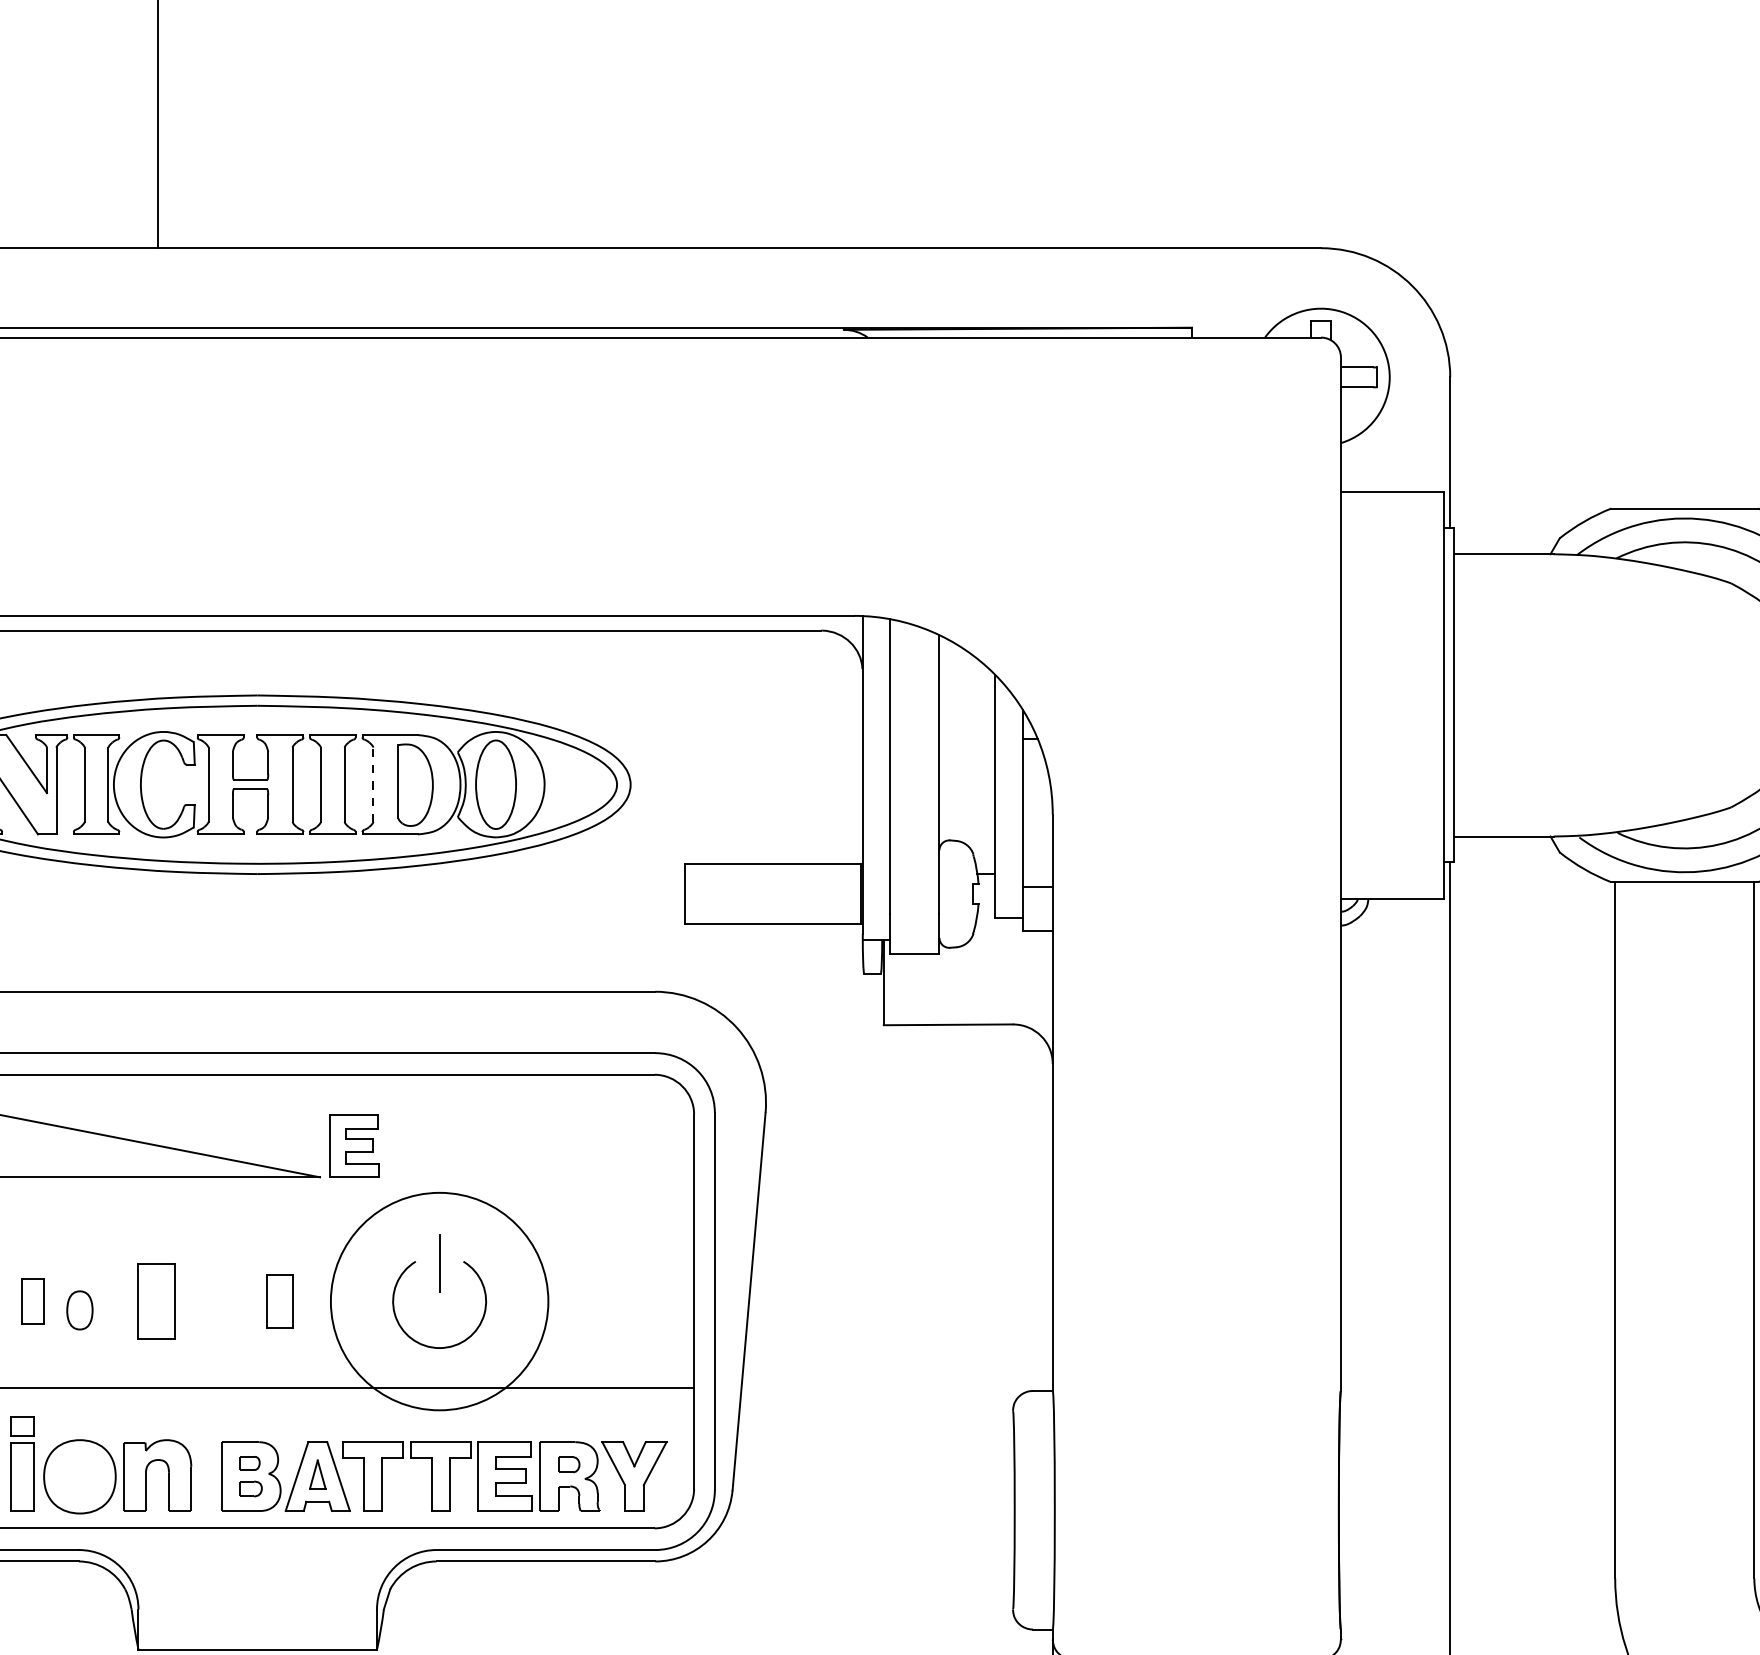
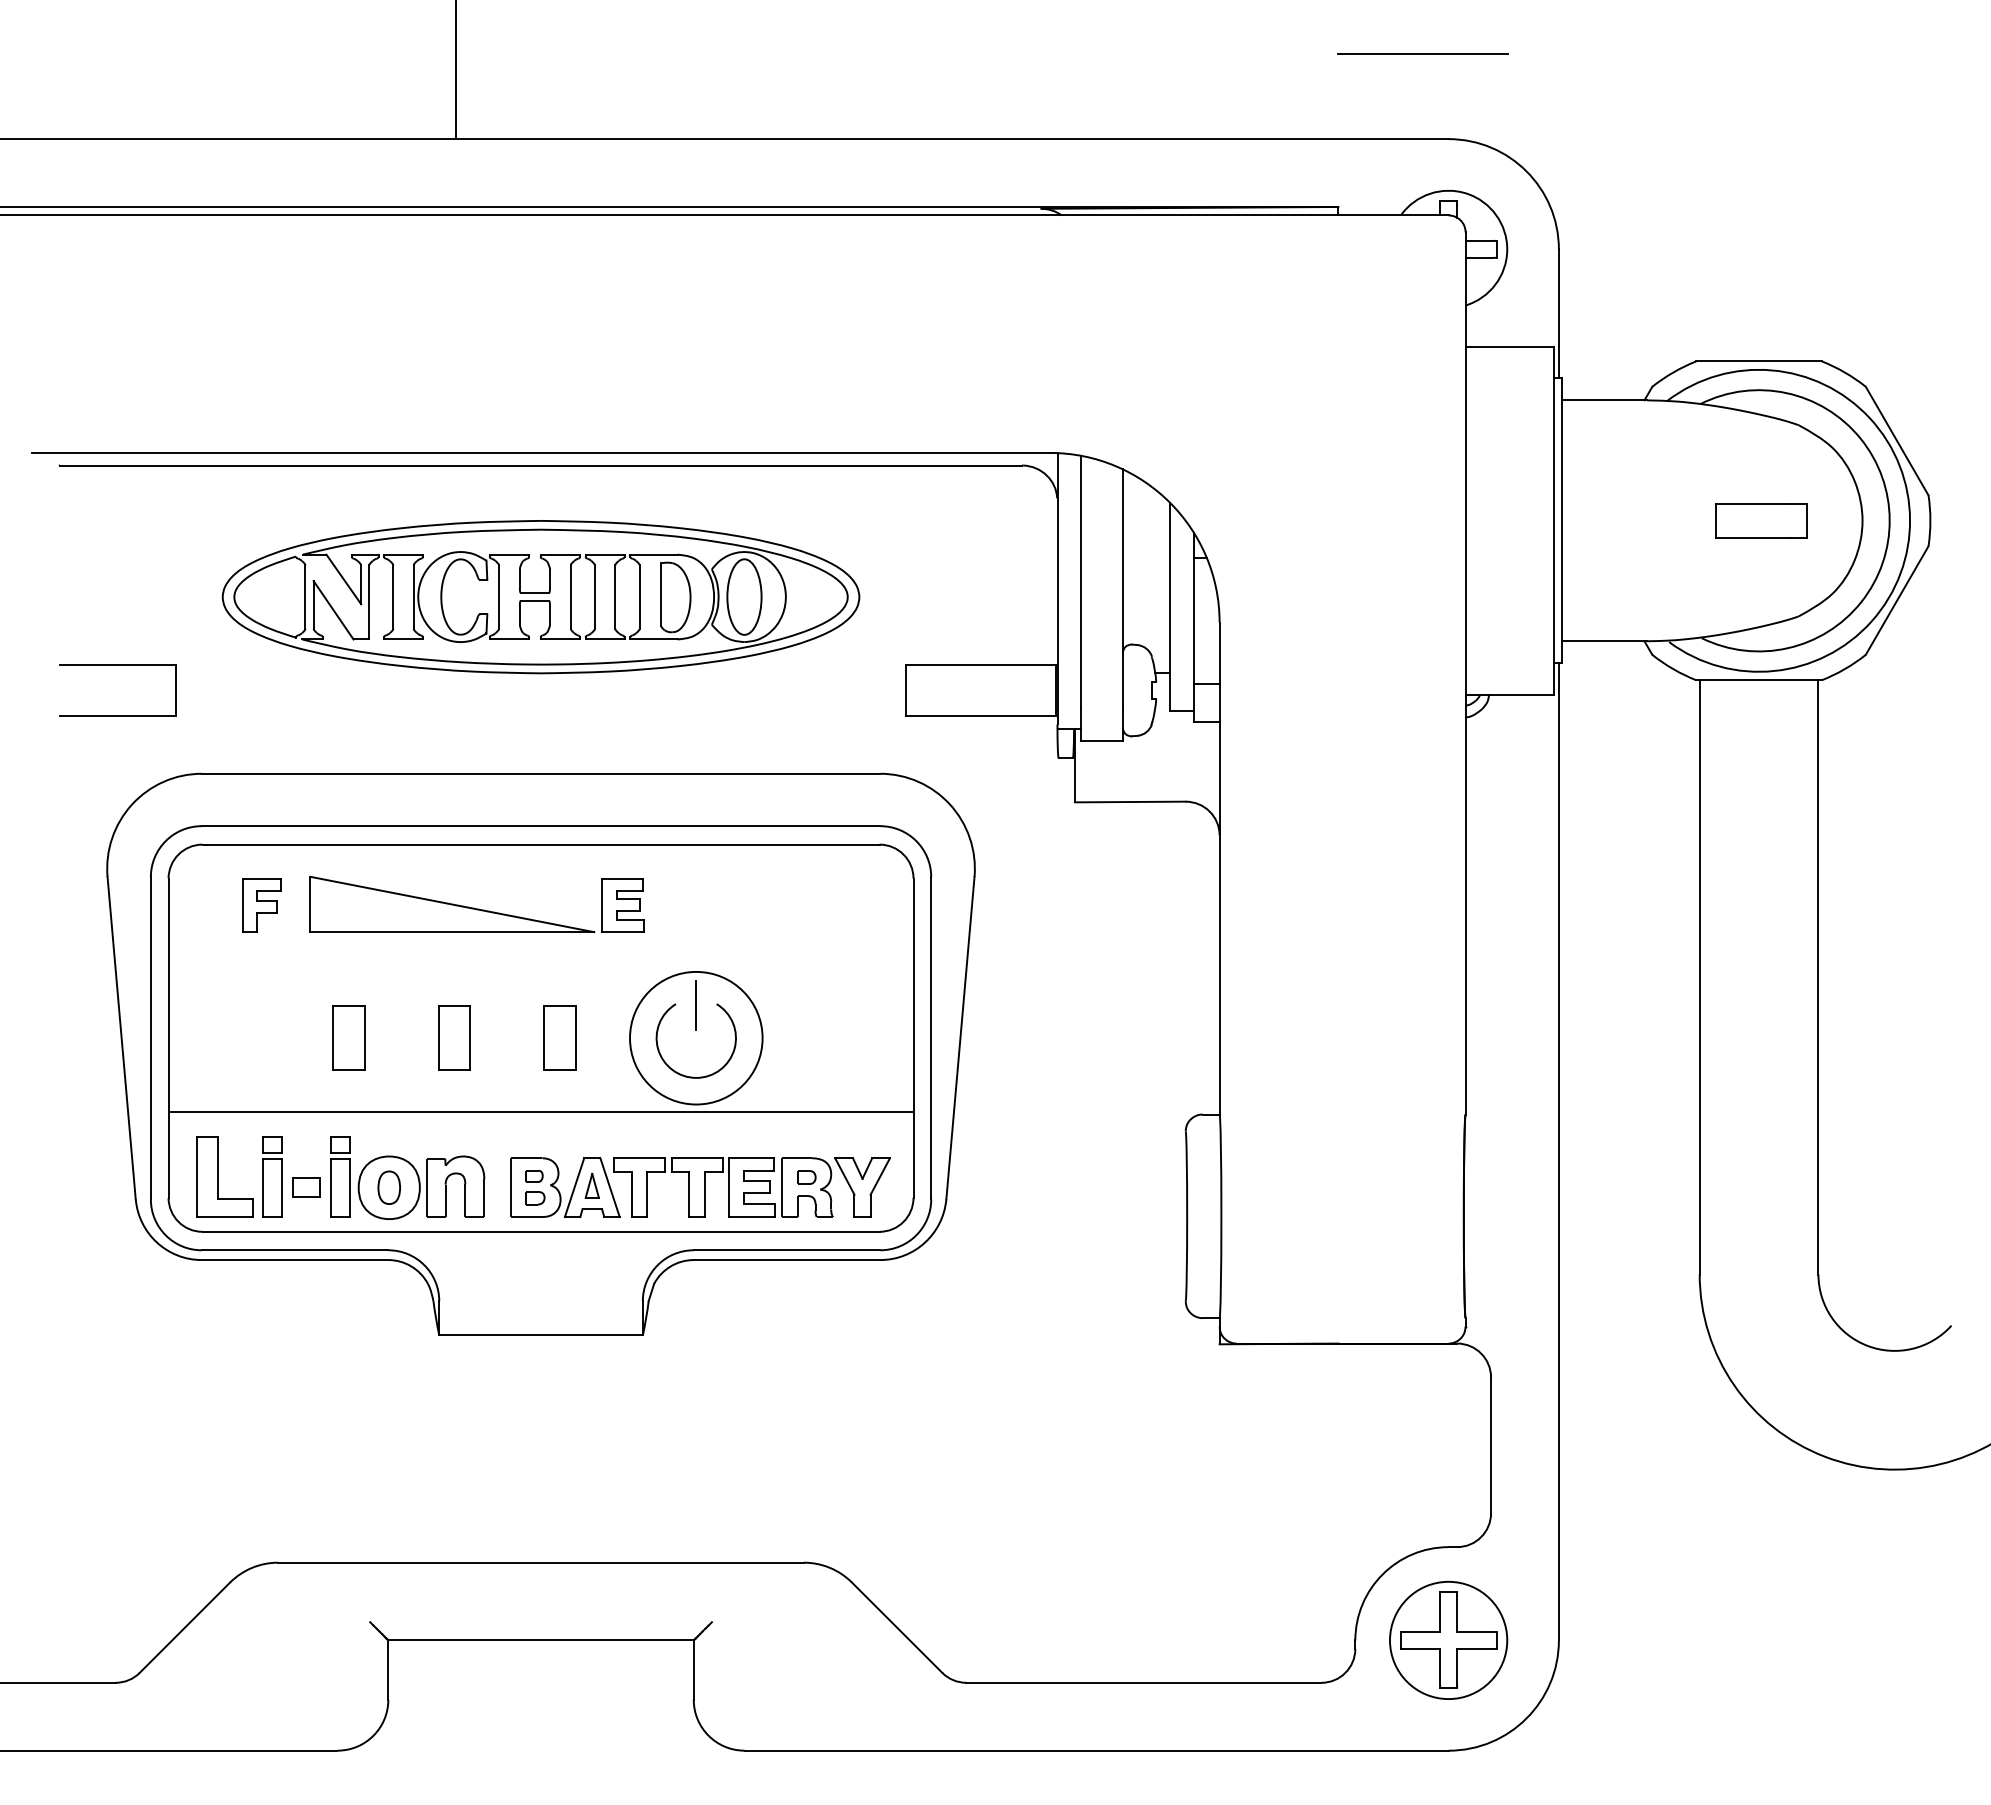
line: (1291, 149) -> (1423, 54), added
part: (1687, 695) -> (1761, 520), added
line: (373, 785) -> (639, 597), dashed -> solid
part: (32, 1300) -> (348, 1037), size x1.67
part: (279, 1300) -> (559, 1037), size x1.43
circle: (439, 1300) -> (696, 1037), size x0.71
part: (79, 1310) -> (388, 1187), moved

